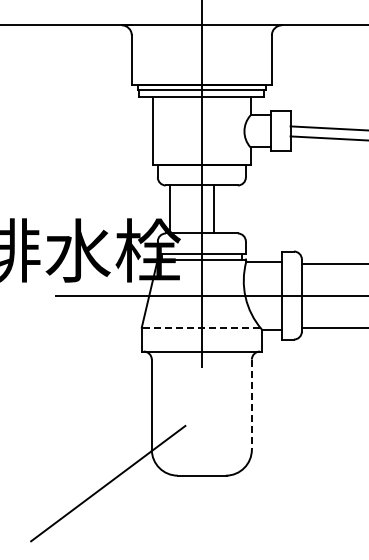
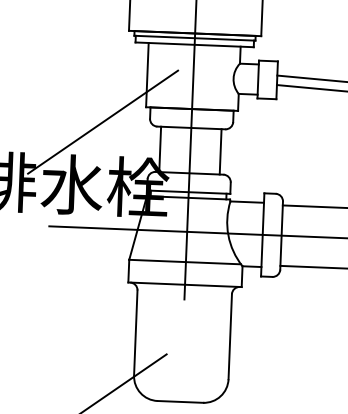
line: (108, 182) -> (103, 121), added
line: (213, 209) -> (220, 151), moved
line: (200, 327) -> (184, 261), dashed -> solid
line: (251, 405) -> (229, 337), dashed -> solid

